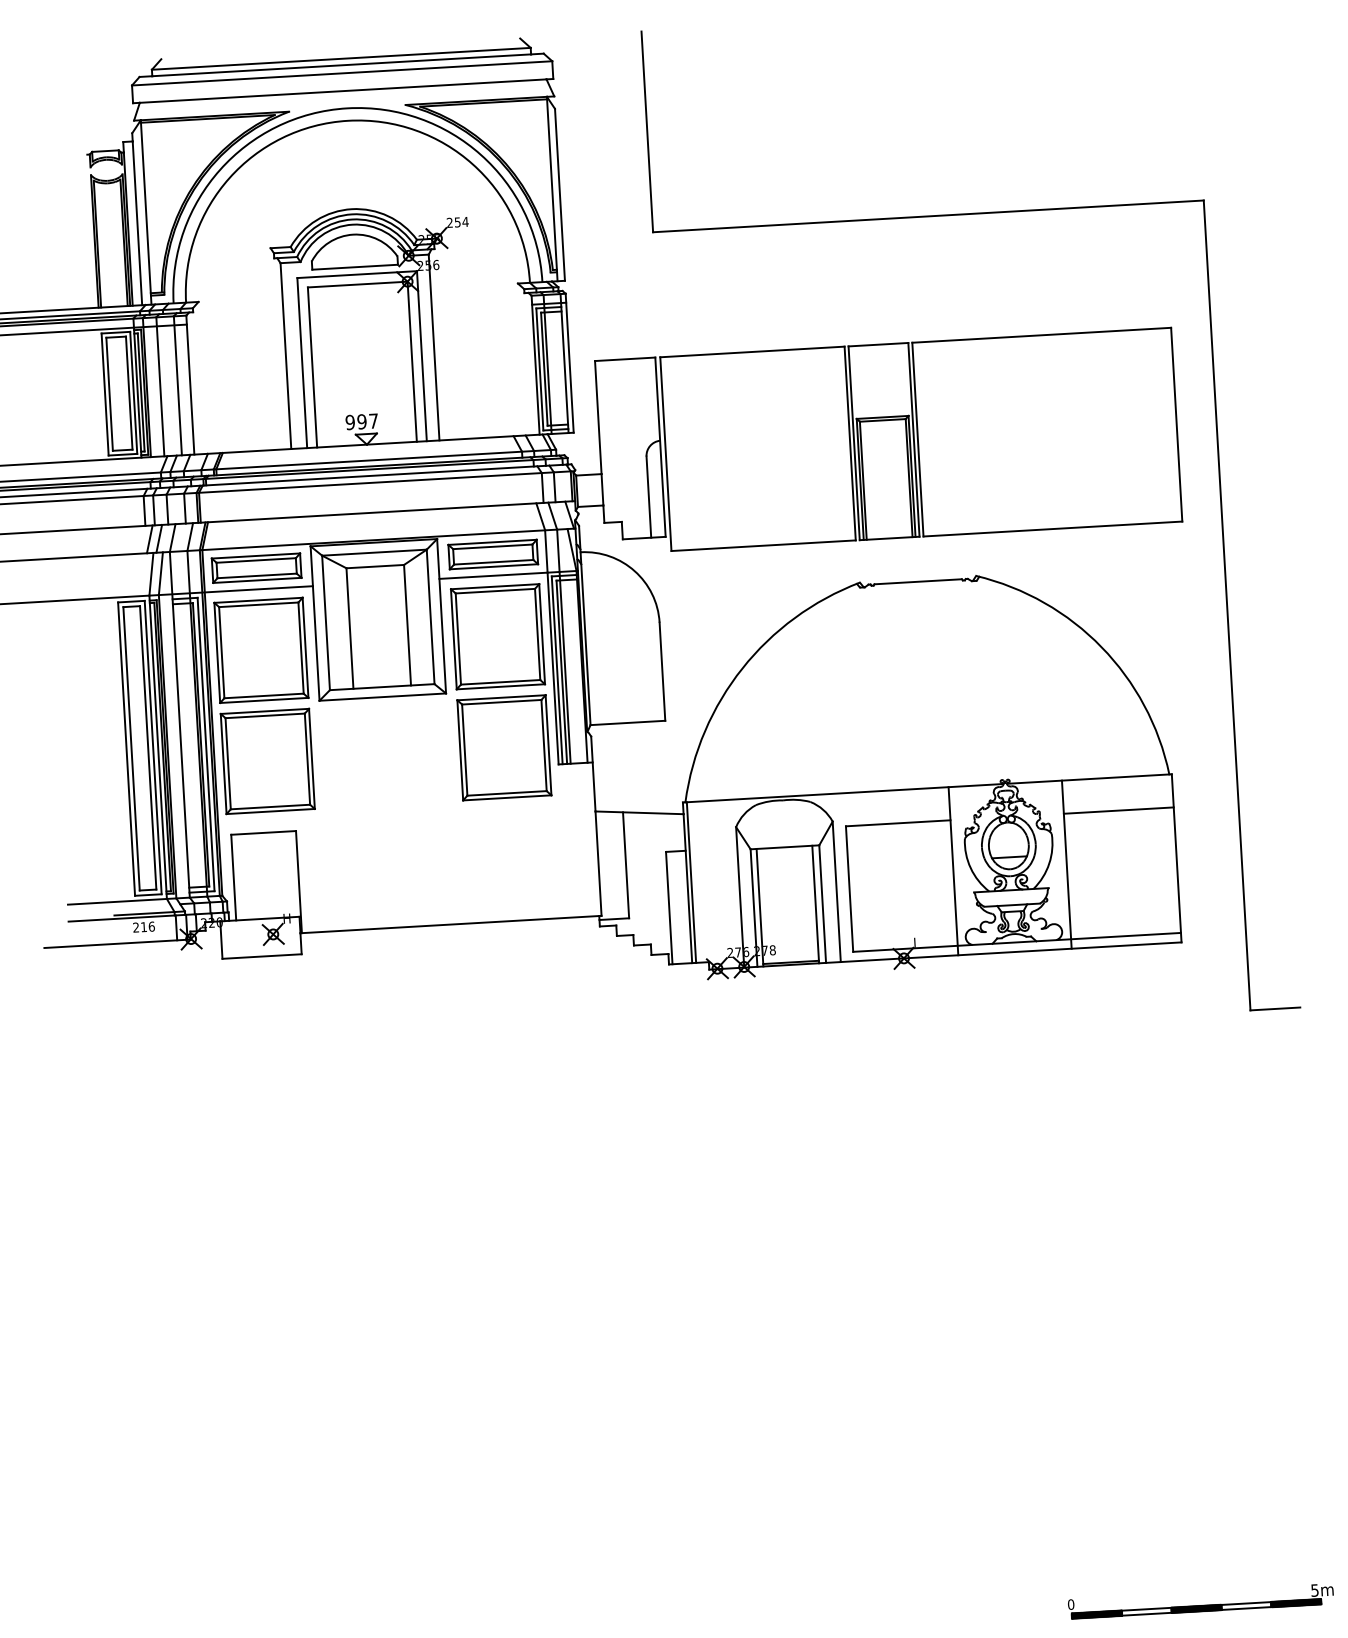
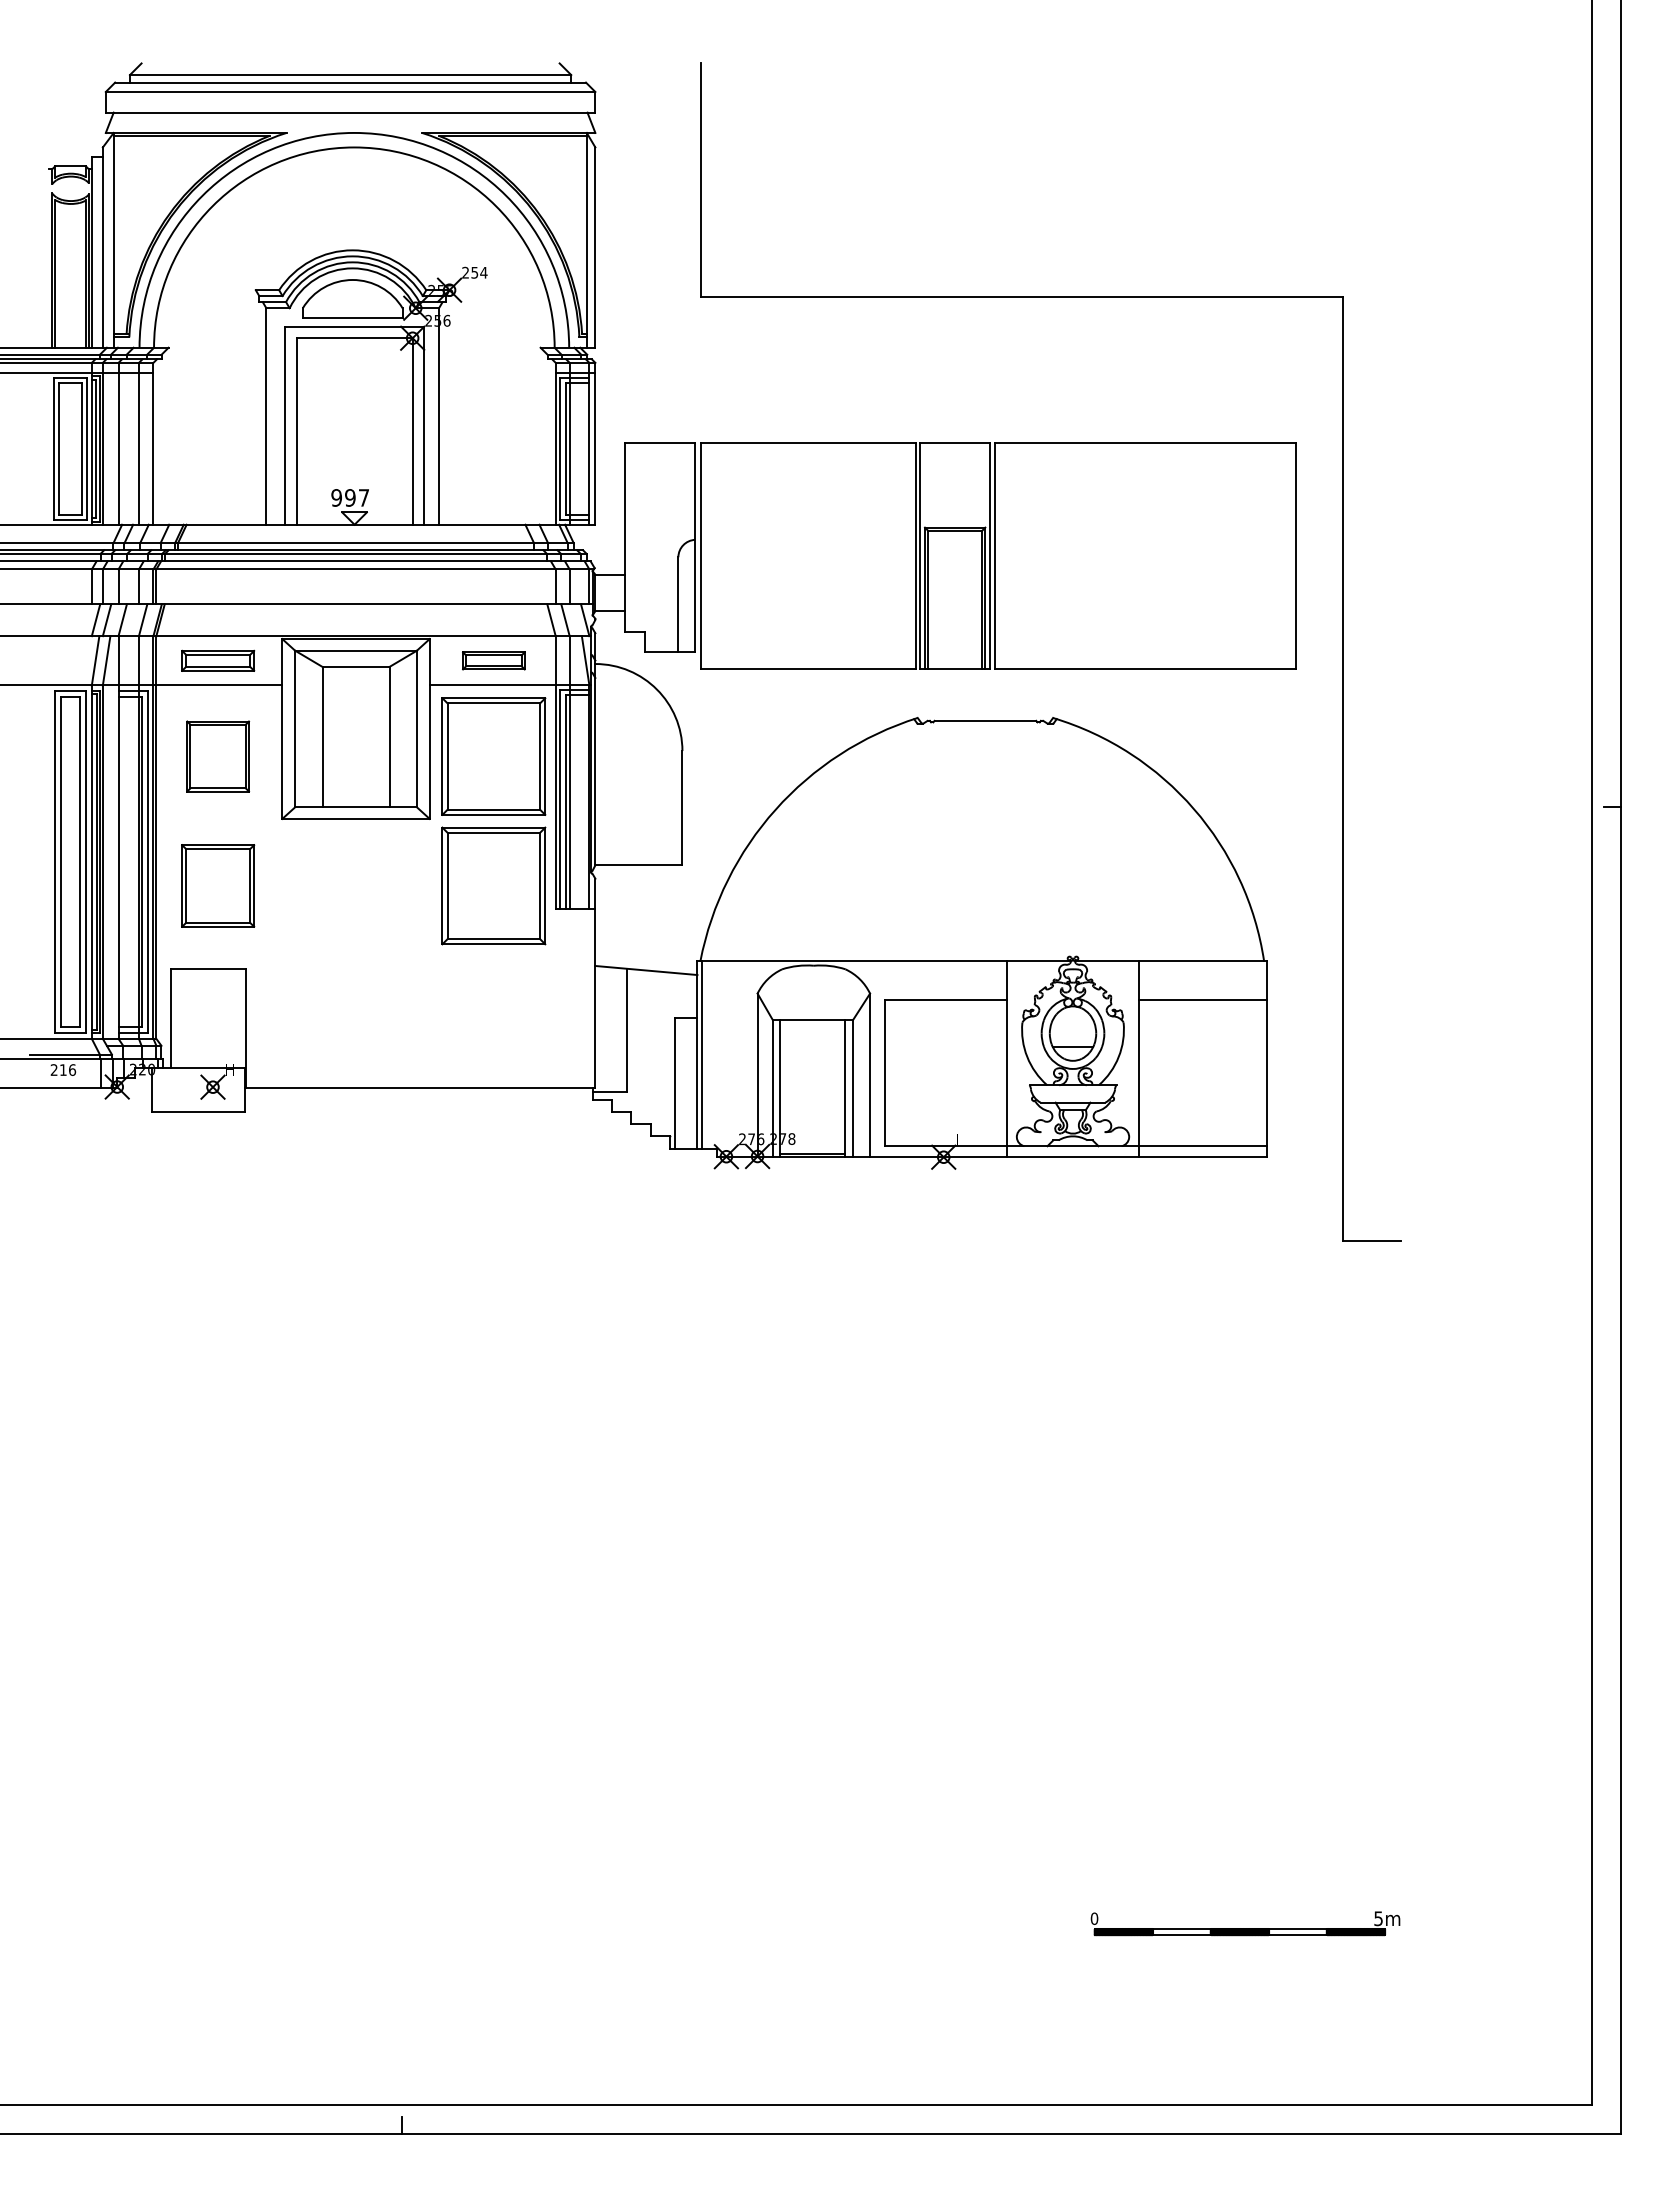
part: (492, 554) -> (493, 660), size x0.6
part: (256, 567) -> (217, 660), size x0.7
part: (260, 650) -> (217, 756), size x0.6
part: (267, 761) -> (217, 885), size x0.7

